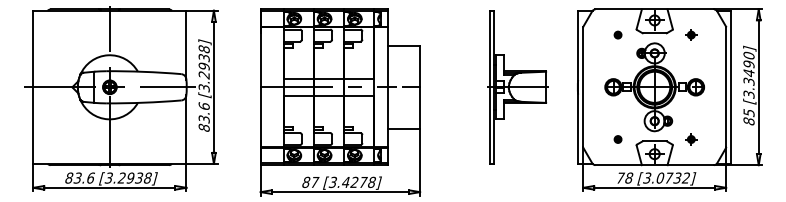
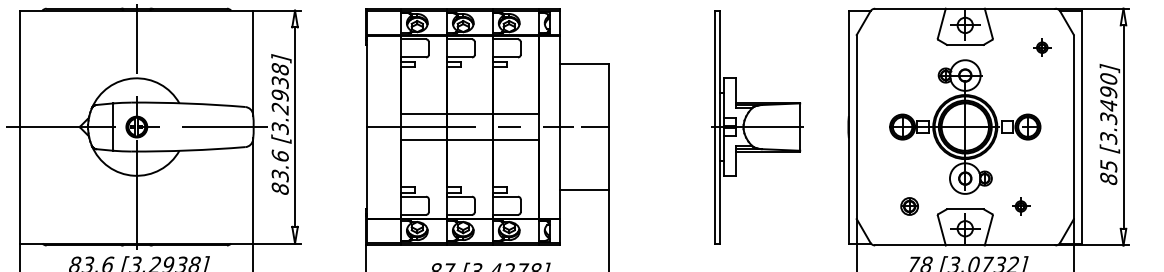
part: (617, 34) -> (908, 46), removed
part: (691, 34) -> (1042, 46), moved
part: (617, 139) -> (908, 206), size x1.6

